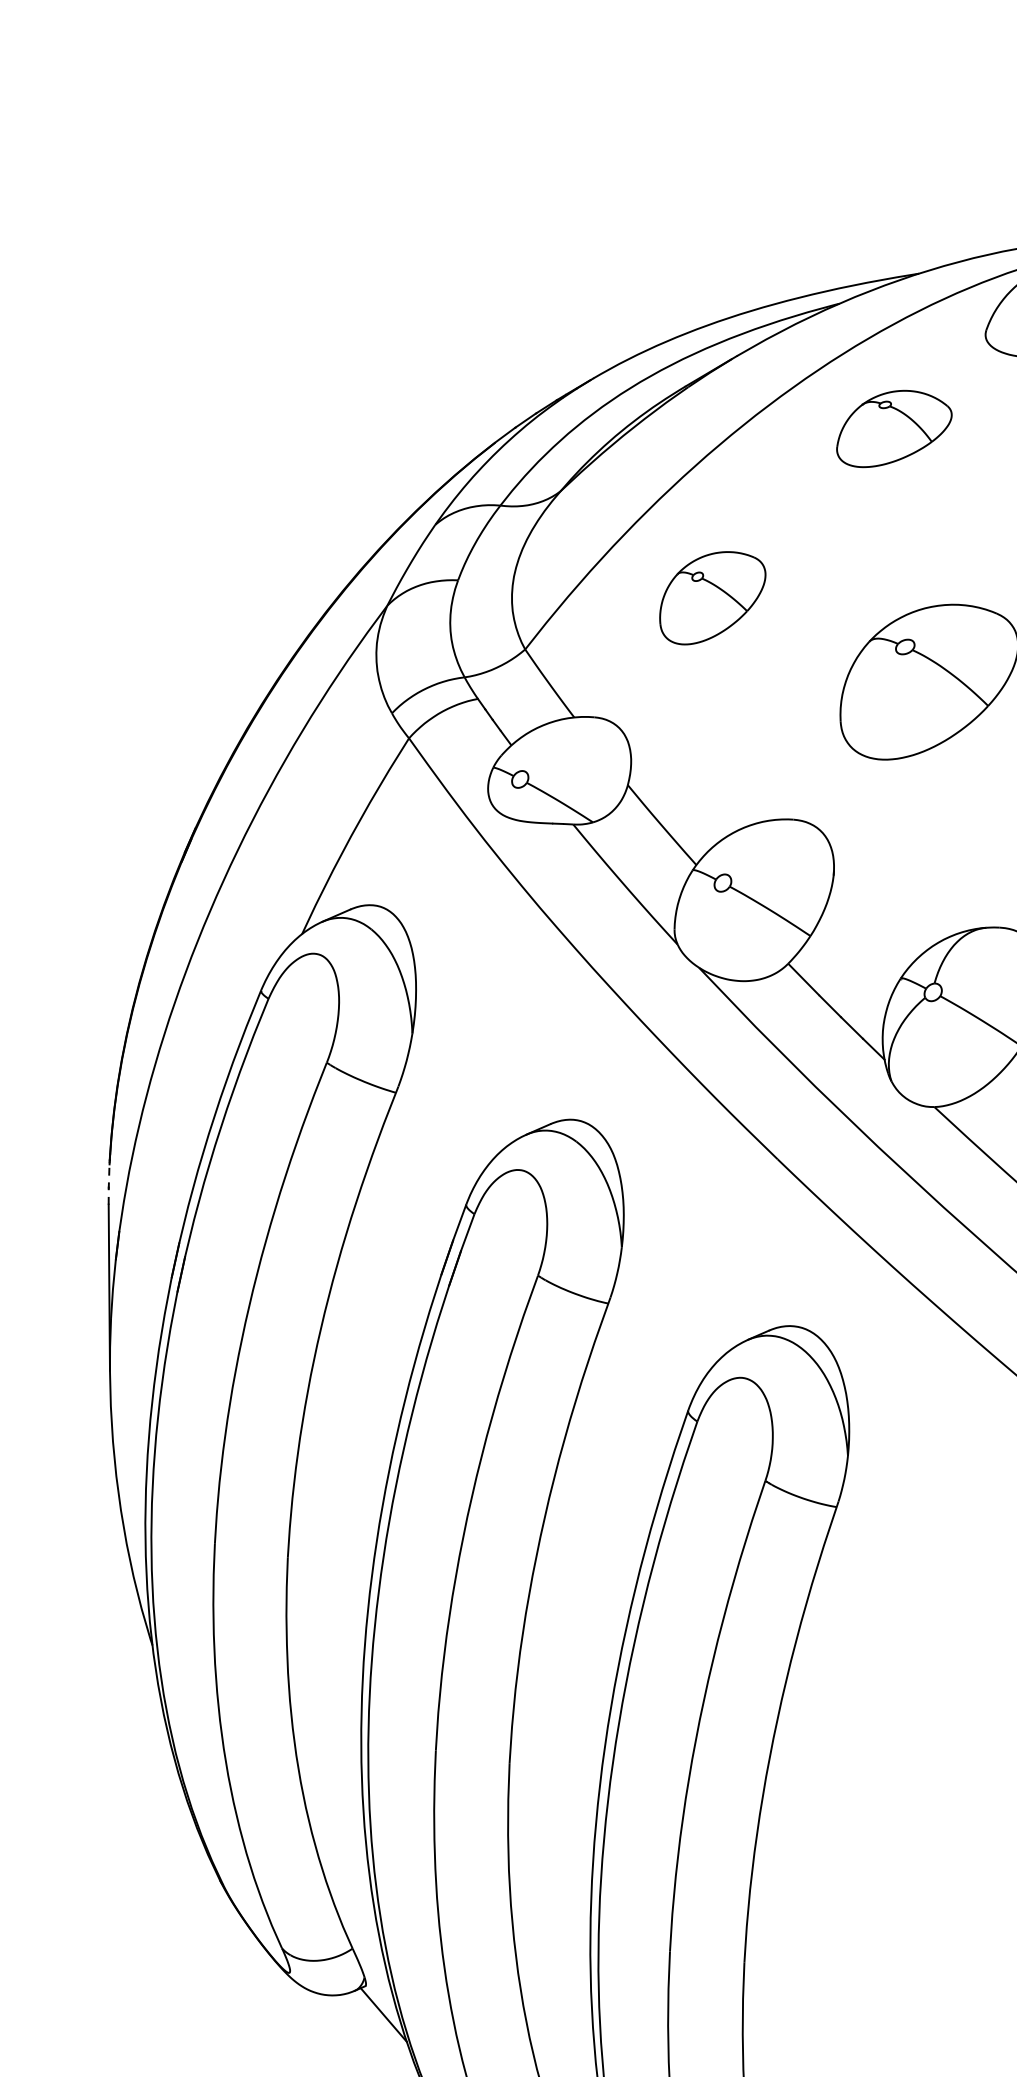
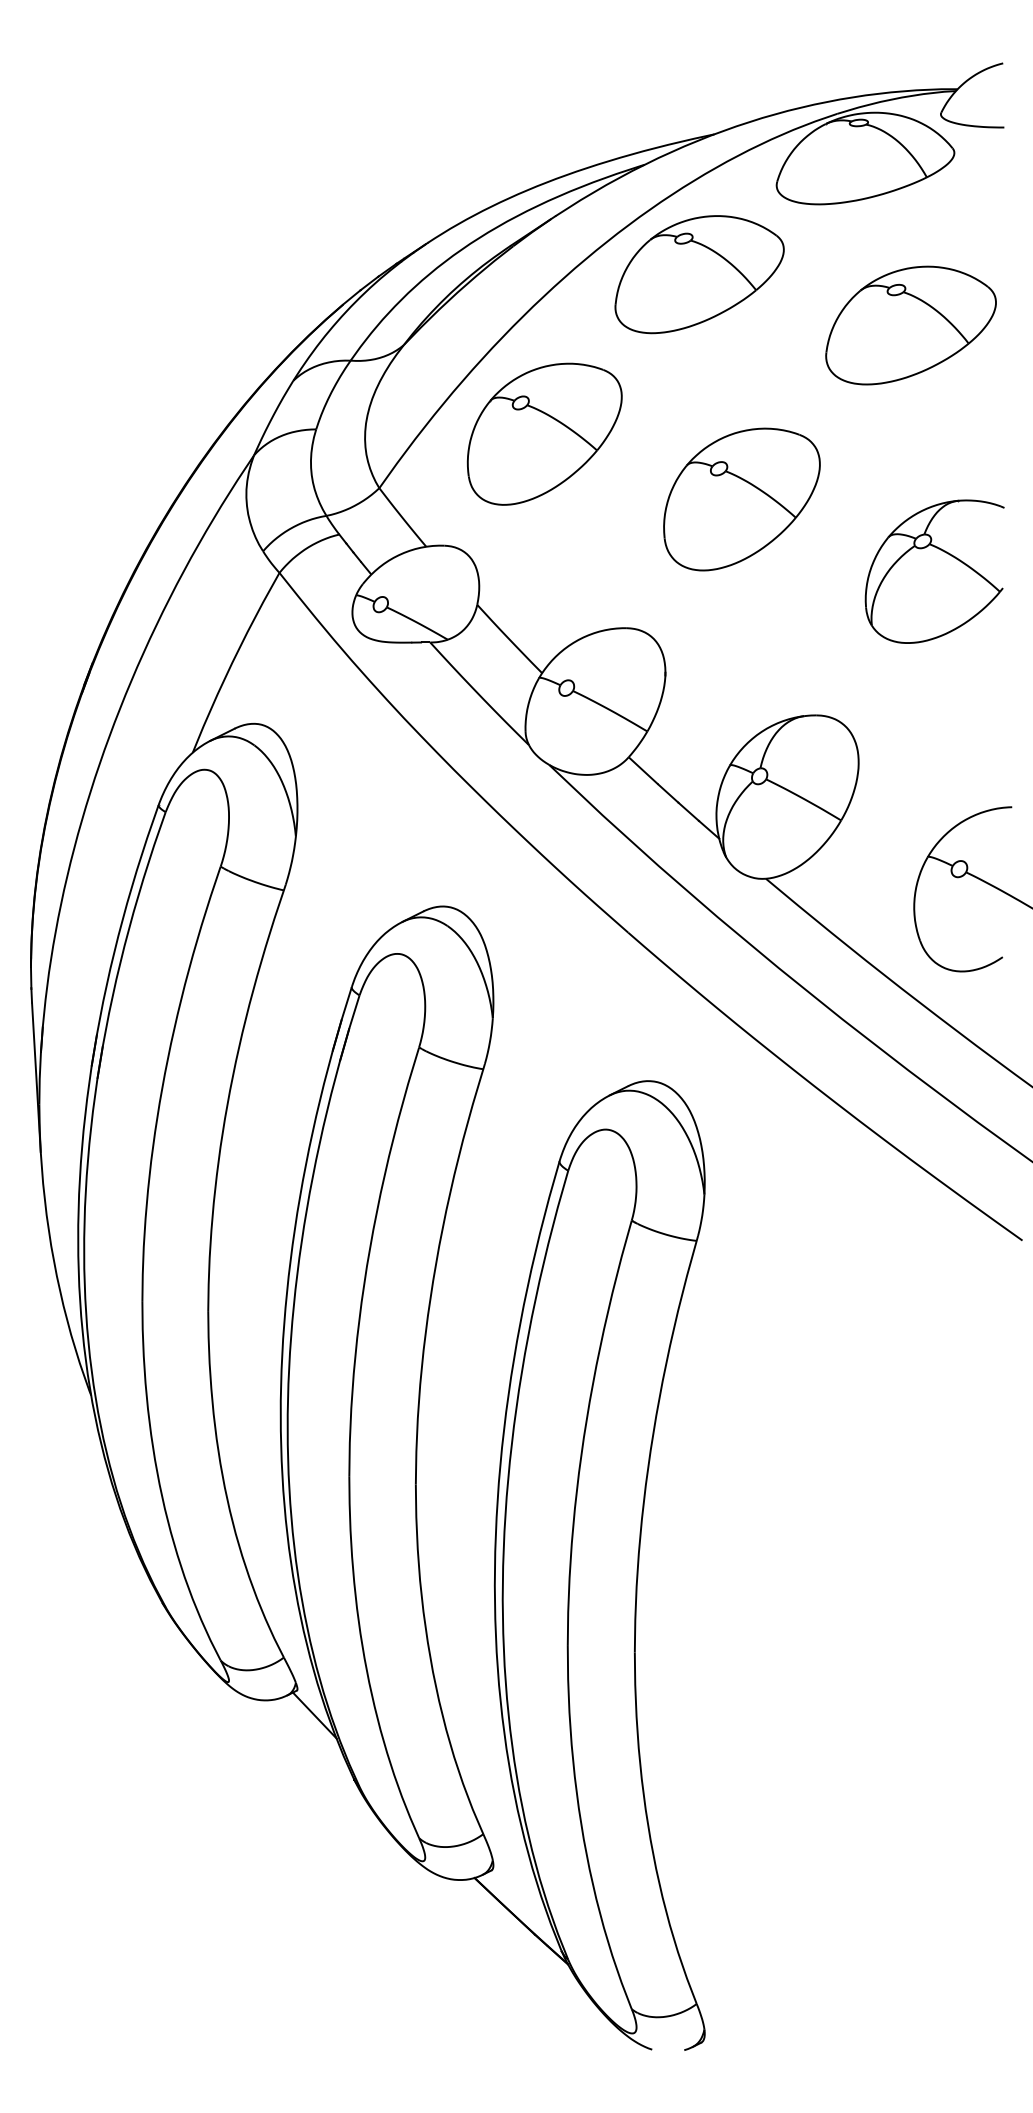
part: (894, 429) -> (699, 274), size x1.67
part: (712, 597) -> (544, 433), size x1.67
line: (109, 1184) -> (31, 985), dashed -> solid

